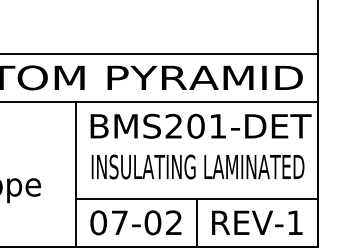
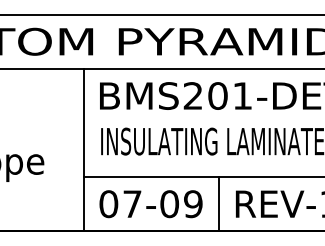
text: (173, 222) -> (192, 203), 07-02 -> 07-09

